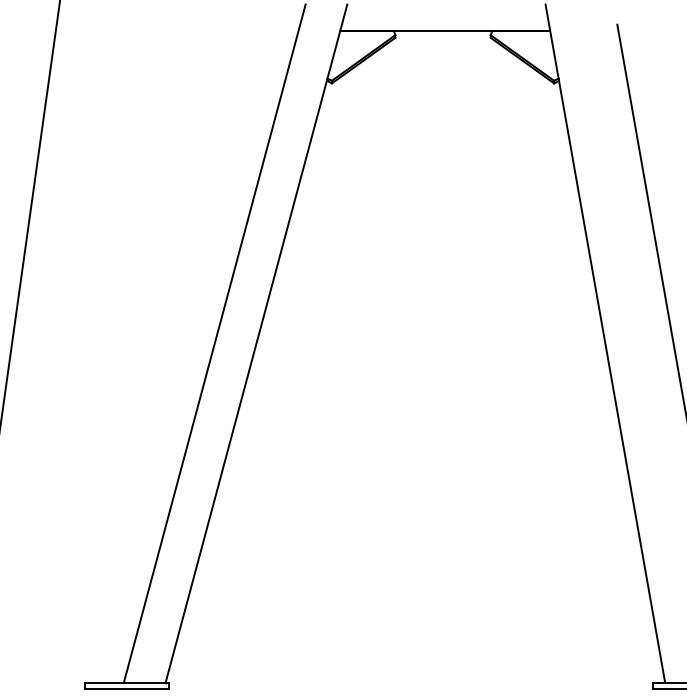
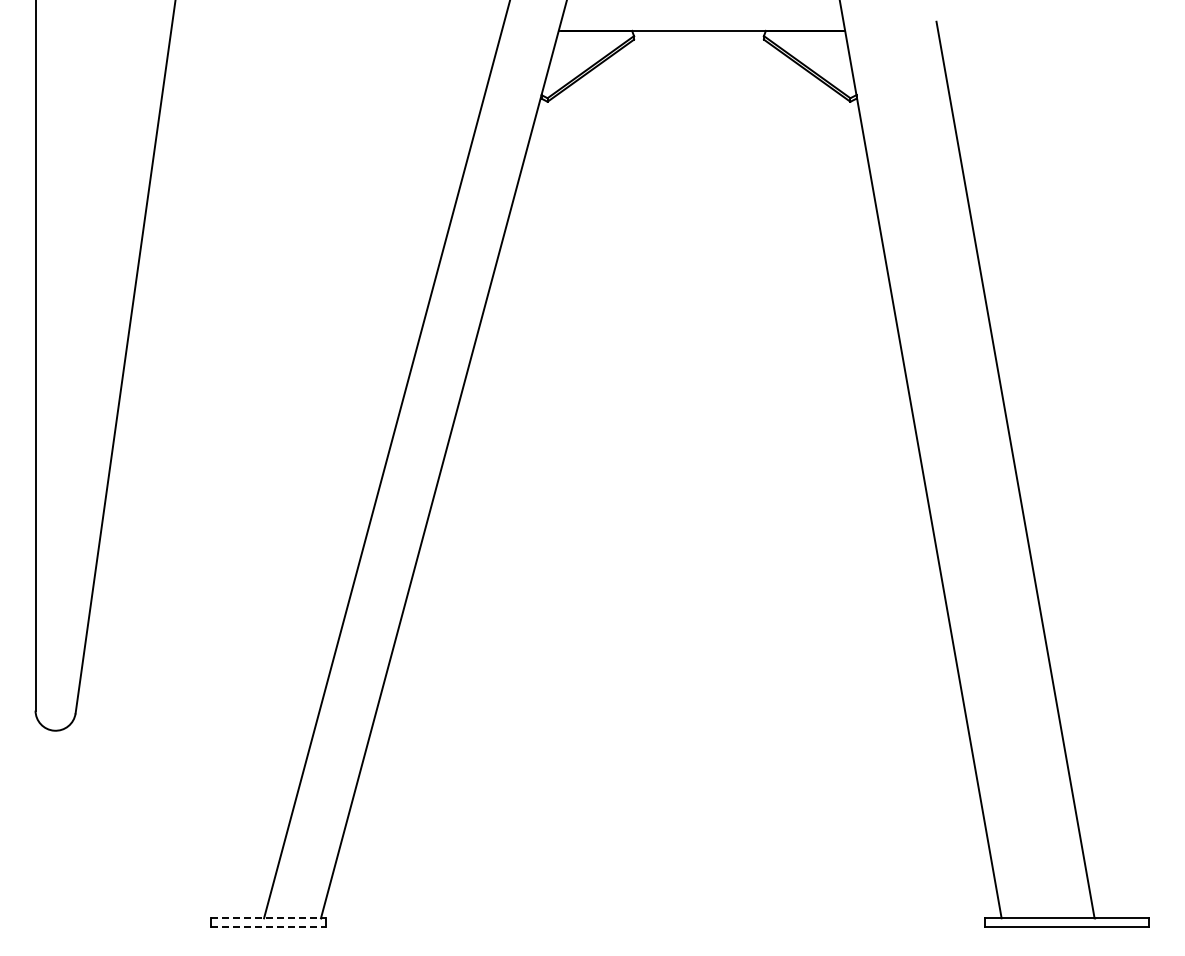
line: (127, 682) -> (268, 918), solid -> dashed
line: (127, 689) -> (268, 927), solid -> dashed

